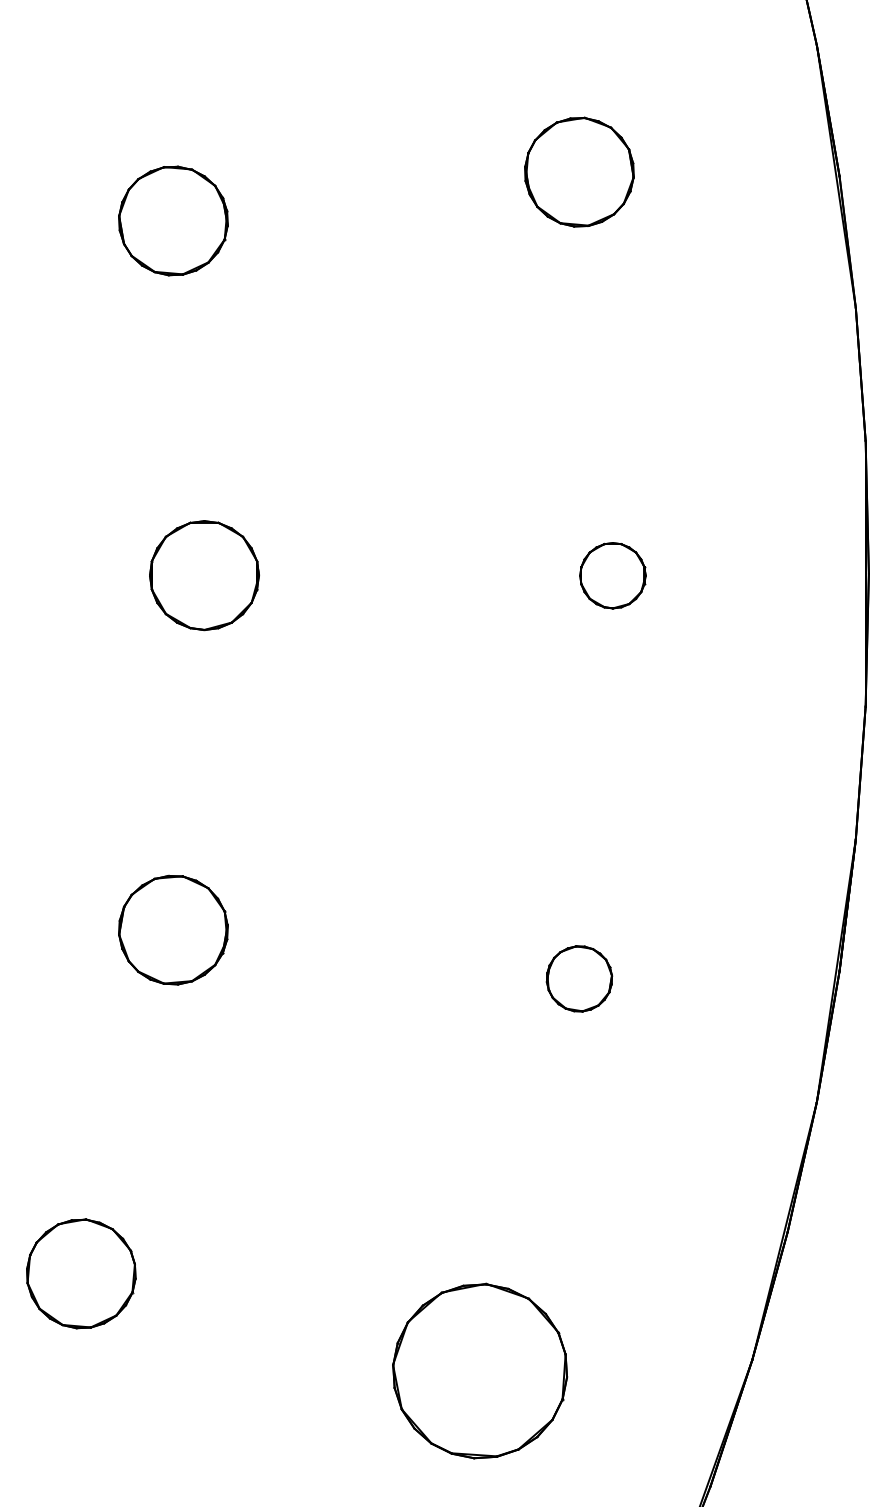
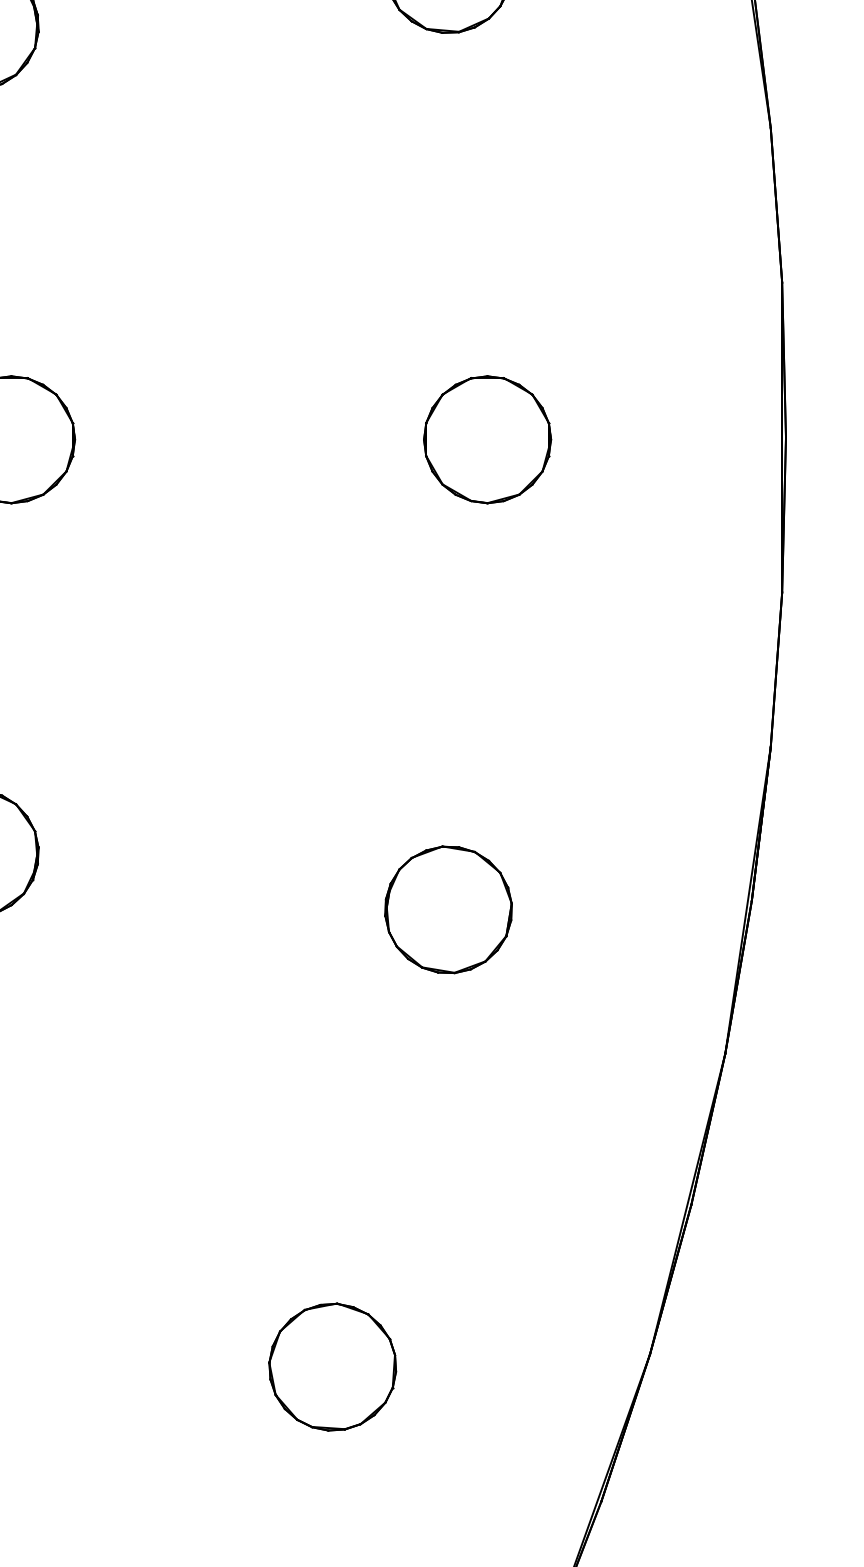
part: (612, 575) -> (487, 439), size x1.67
part: (579, 978) -> (448, 909), size x1.67
part: (479, 1370) -> (332, 1366), size x0.62

